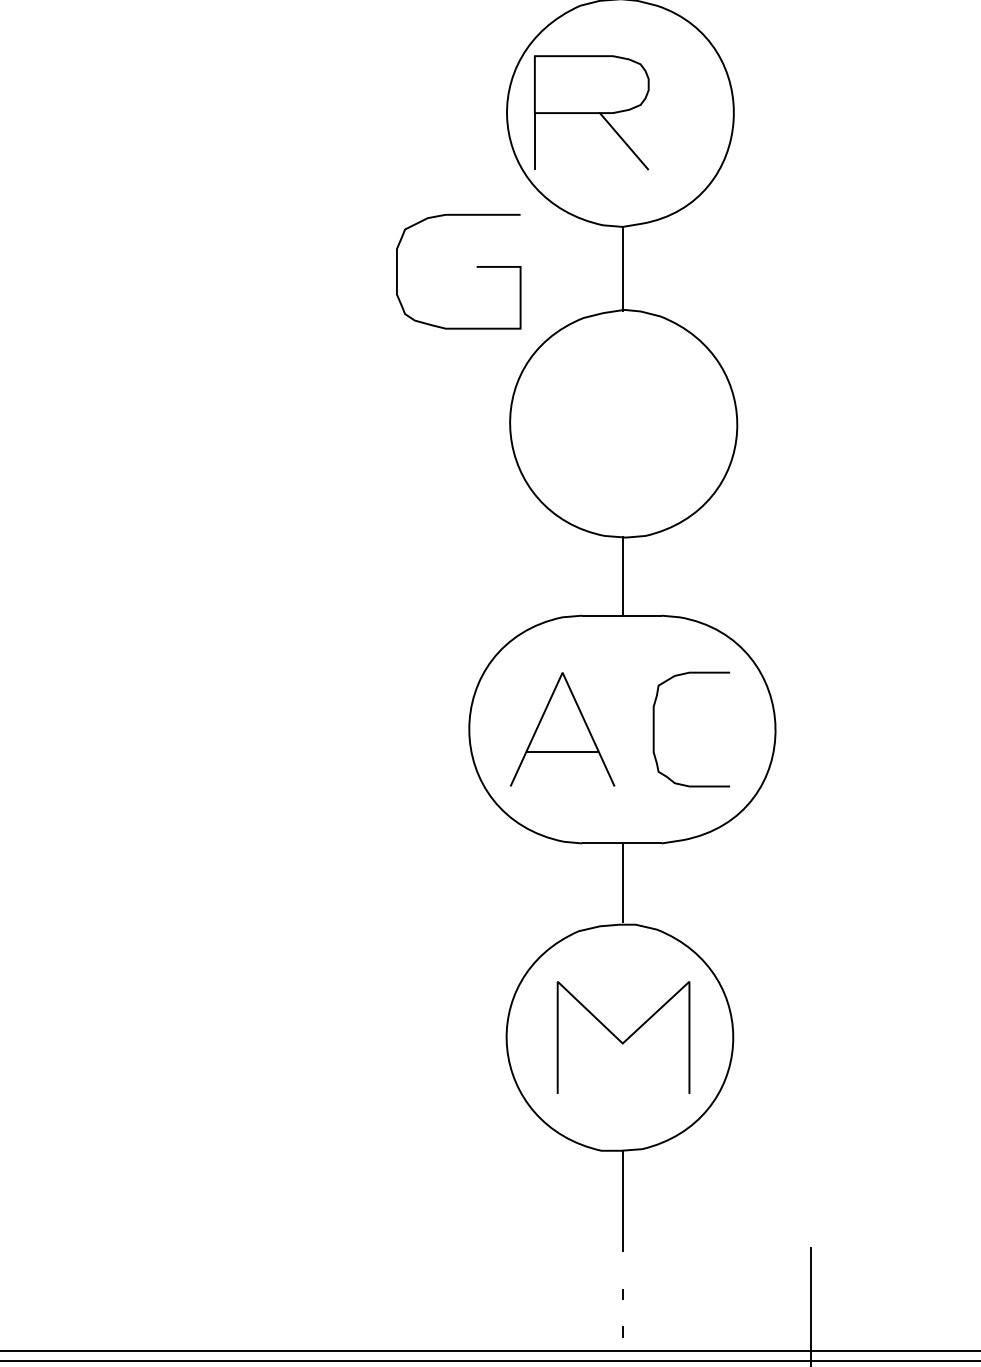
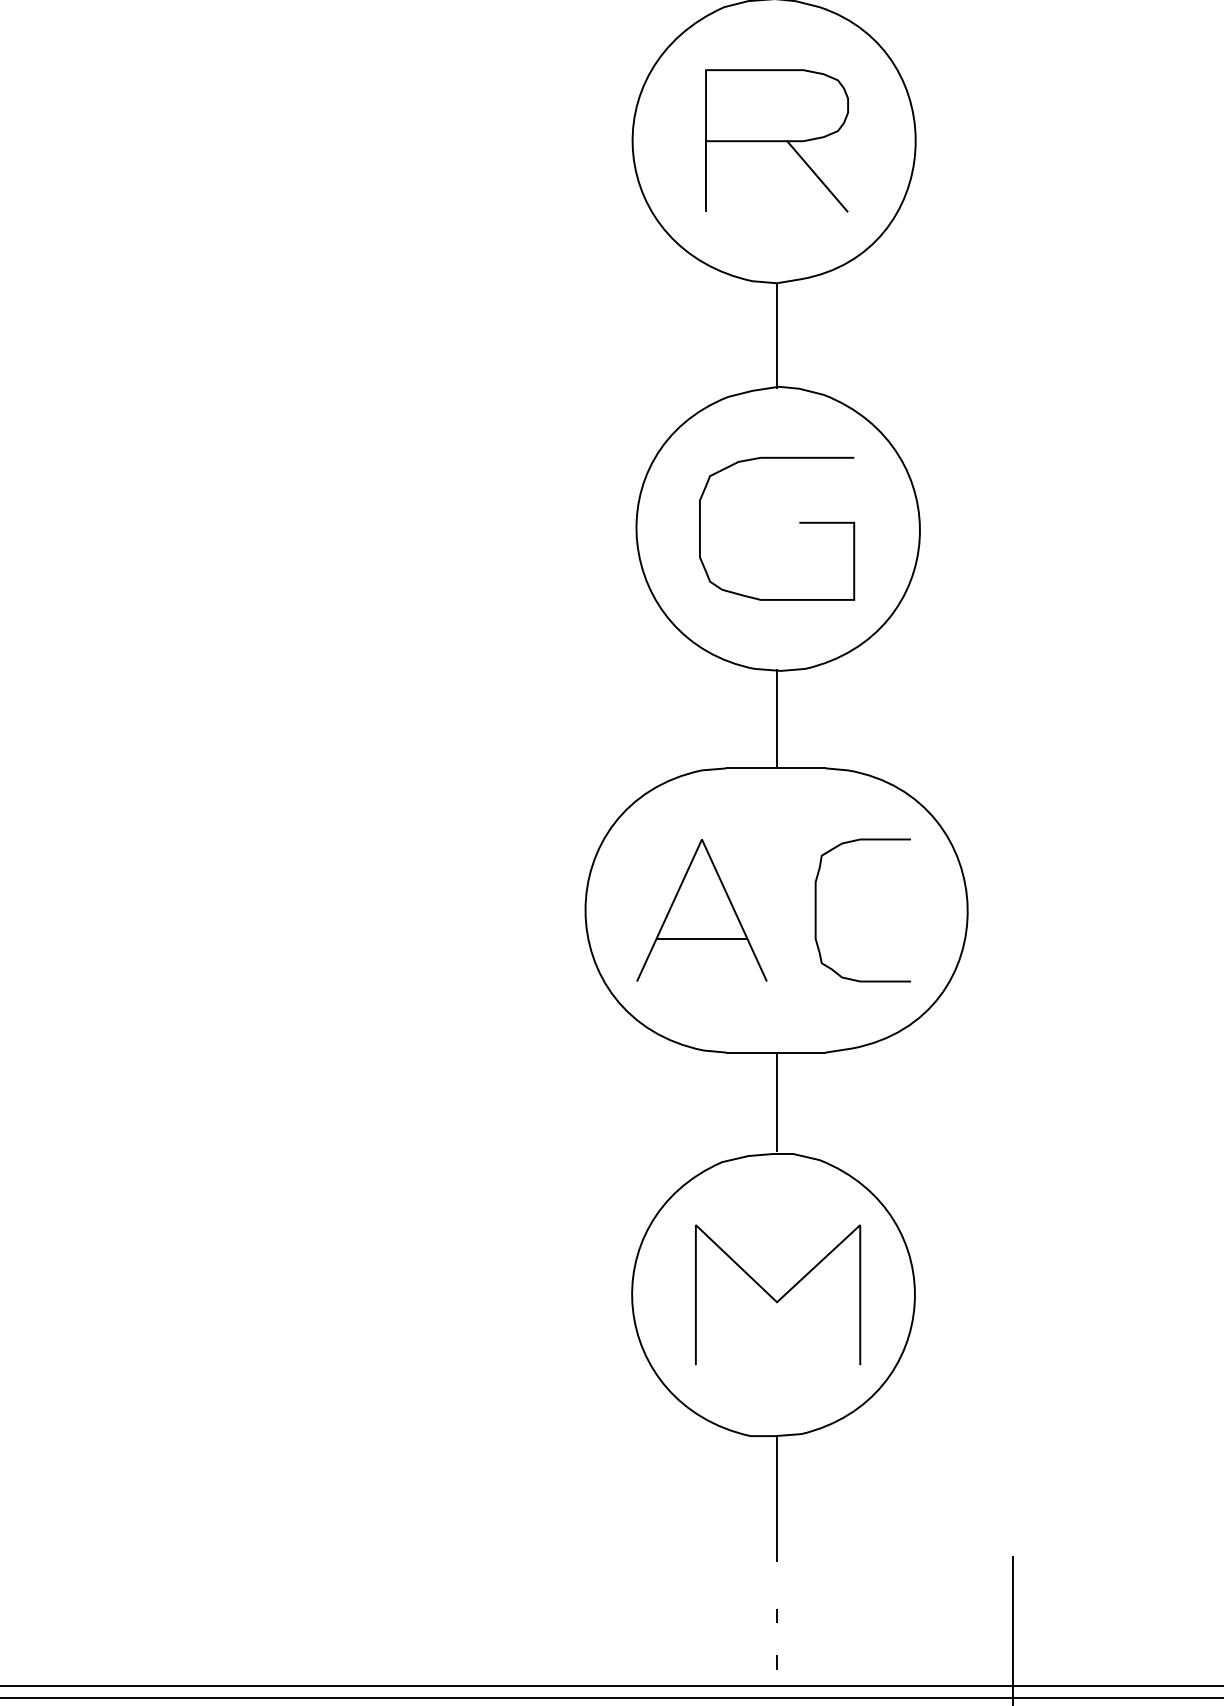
part: (591, 112) -> (776, 140), moved
curve: (476, 267) -> (799, 523), moved

